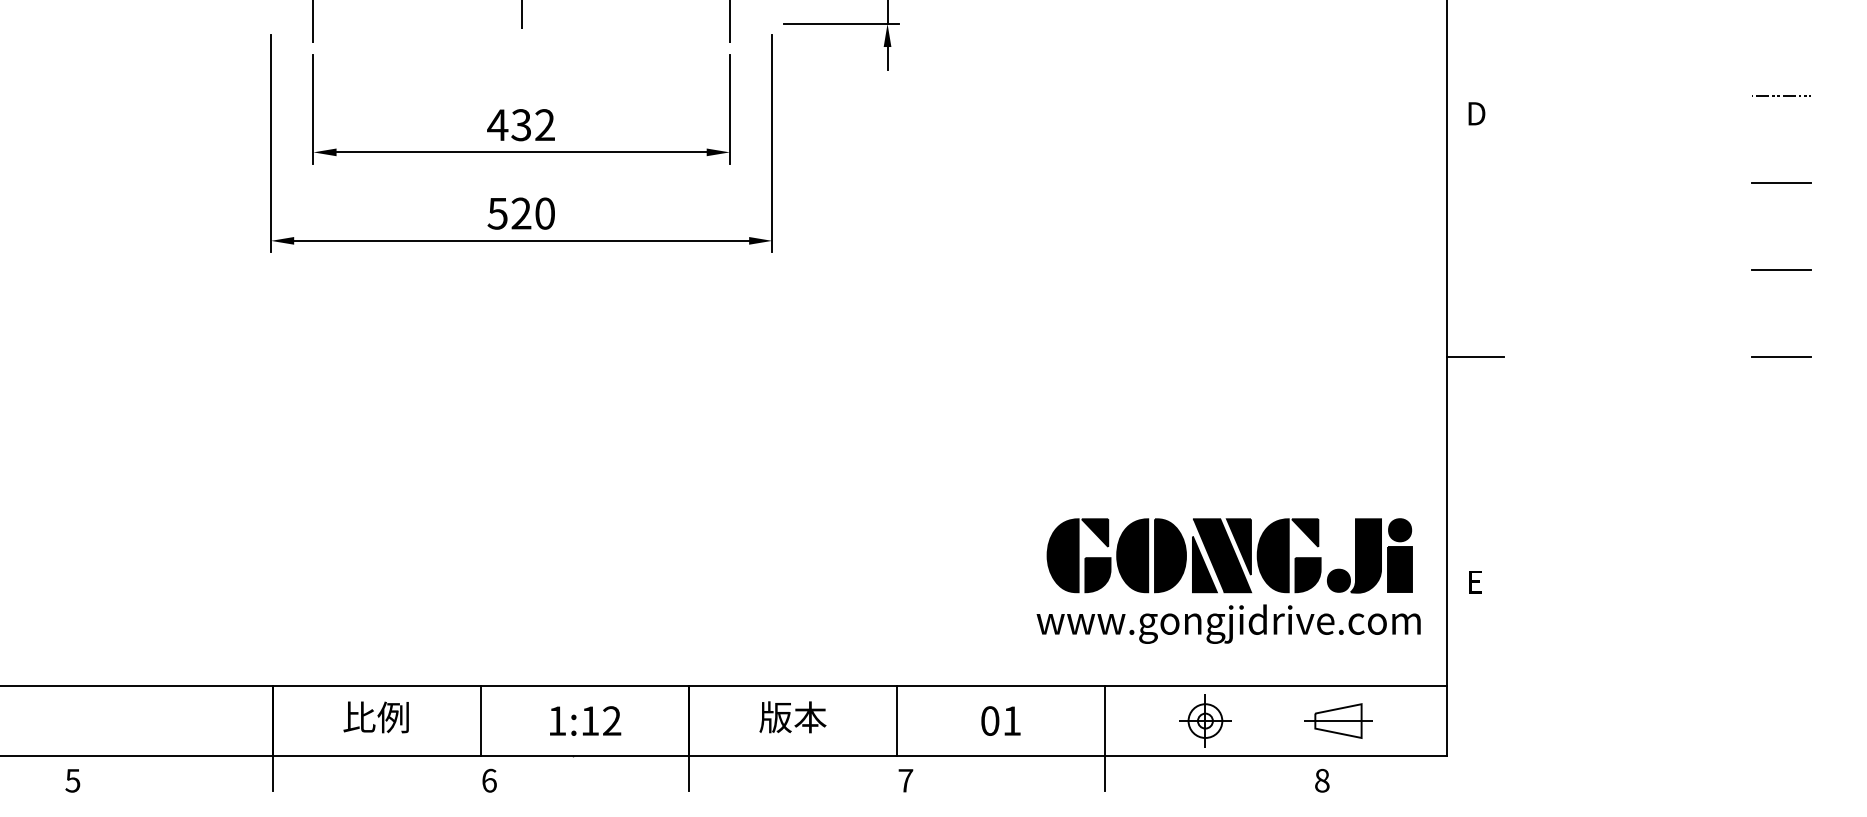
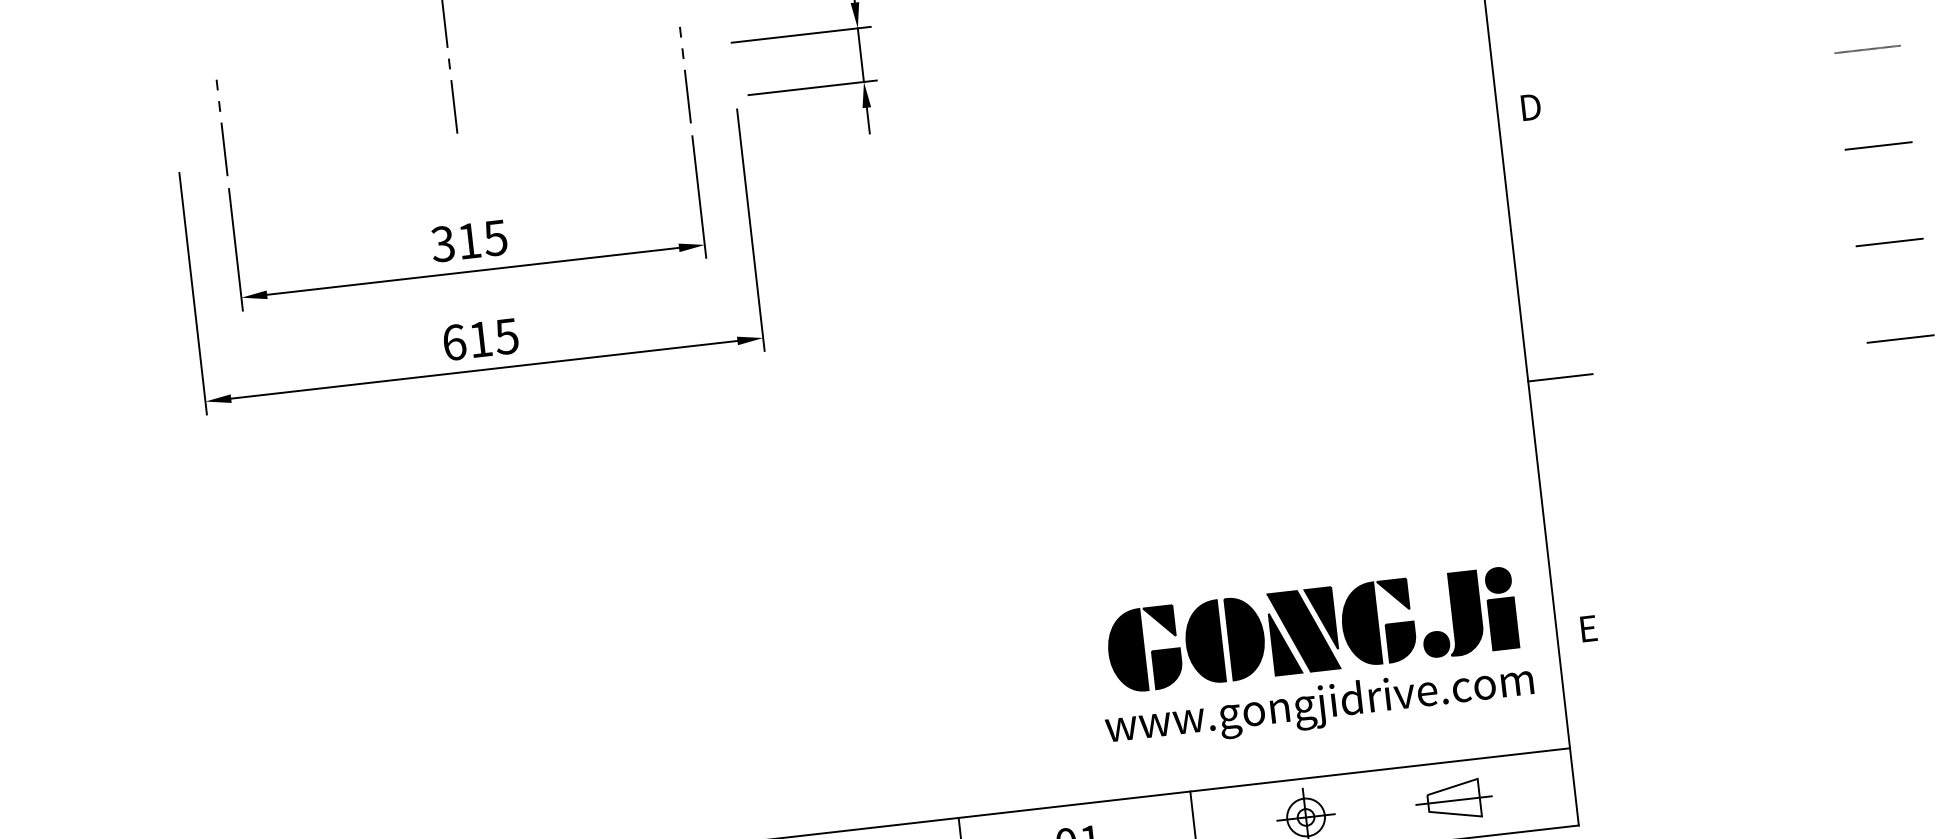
text: (520, 125) -> (468, 241), 432 -> 315
text: (520, 213) -> (479, 339), 520 -> 615

